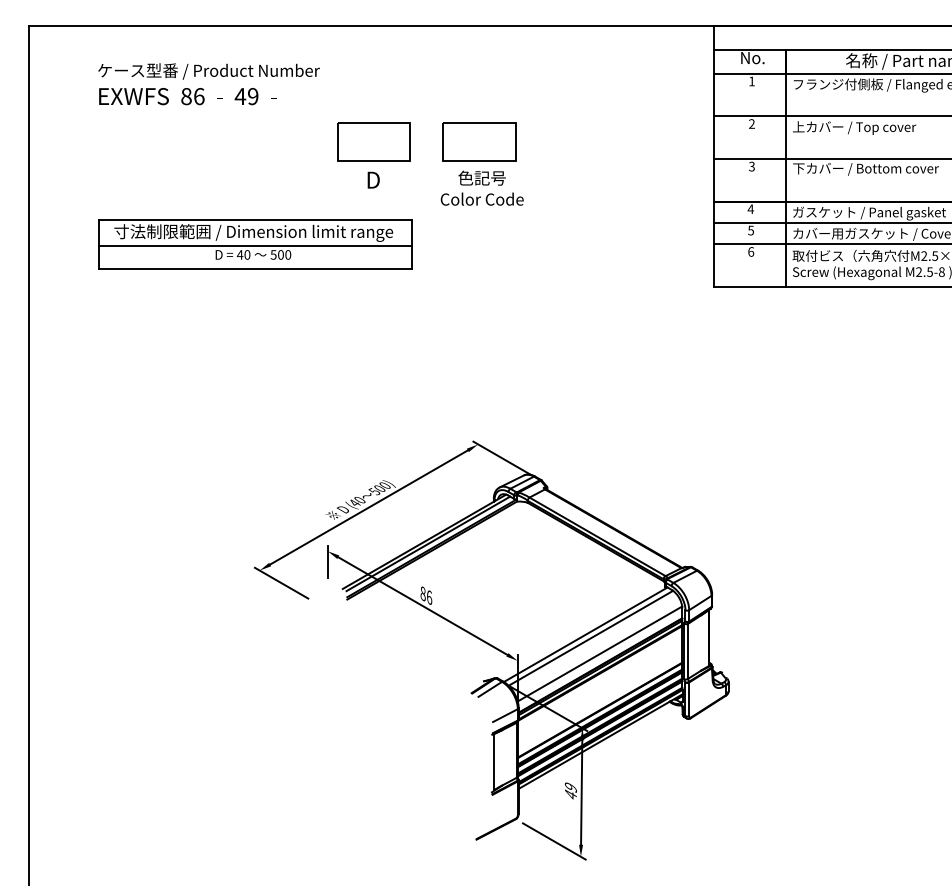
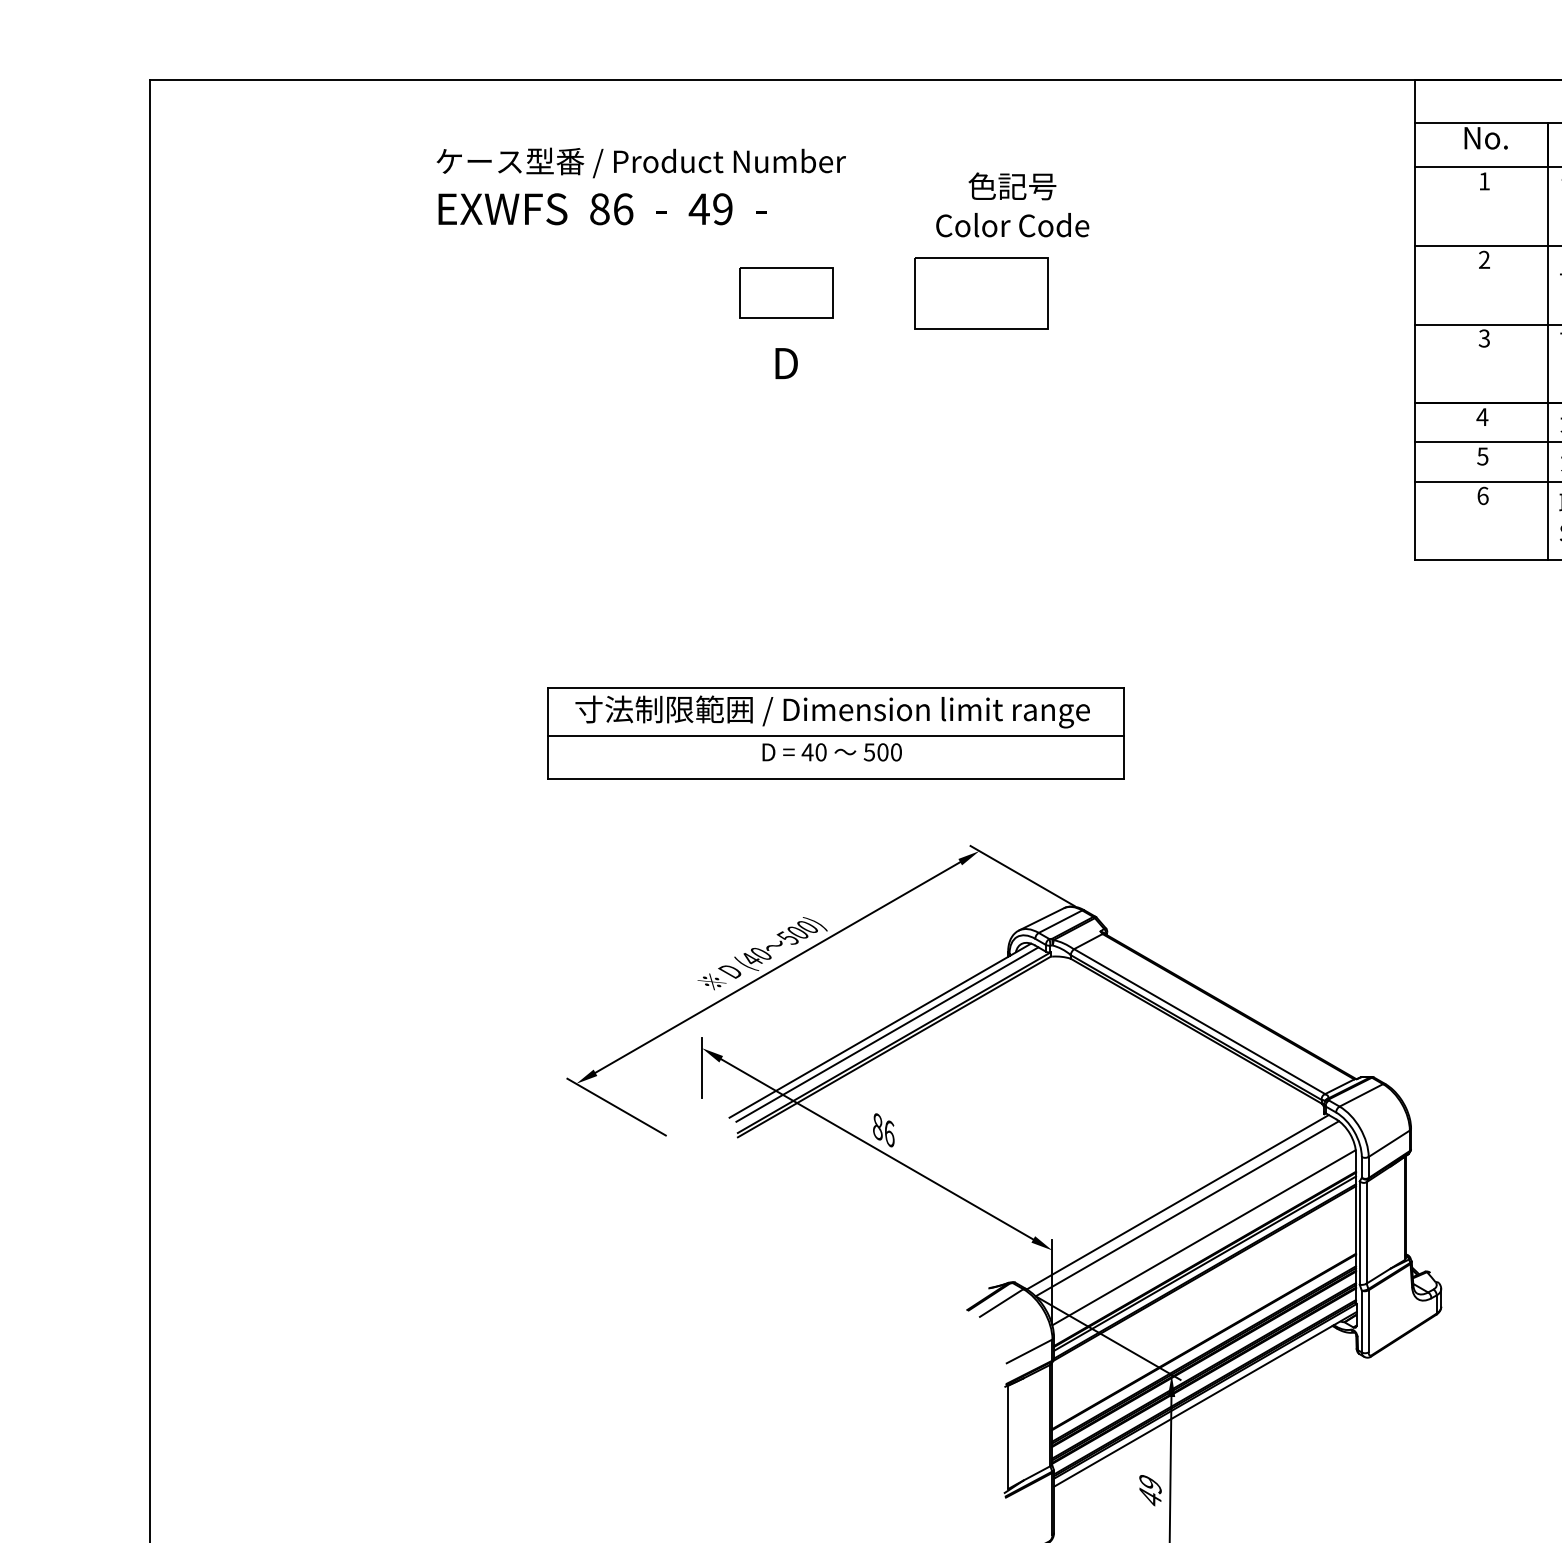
text: (208, 84) -> (640, 186), moved
part: (373, 141) -> (786, 292), size x0.7
text: (481, 187) -> (1011, 203), moved
part: (255, 244) -> (836, 733), moved

